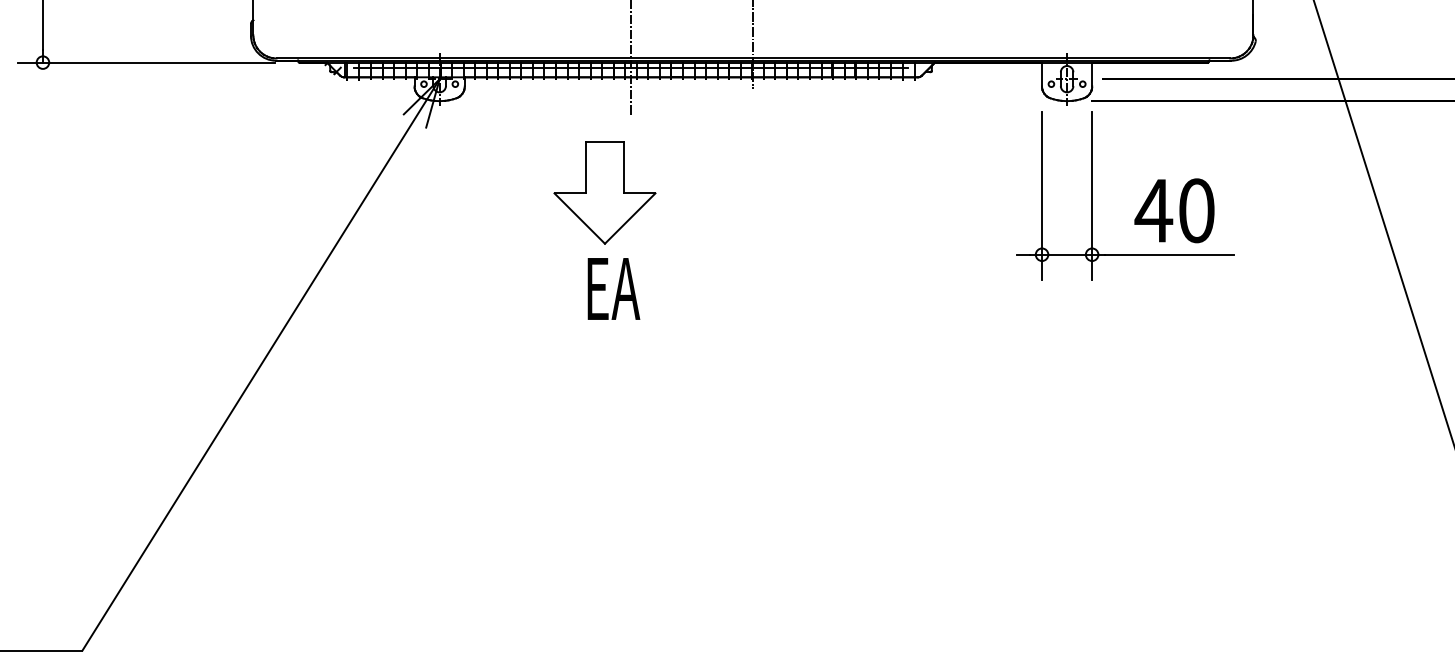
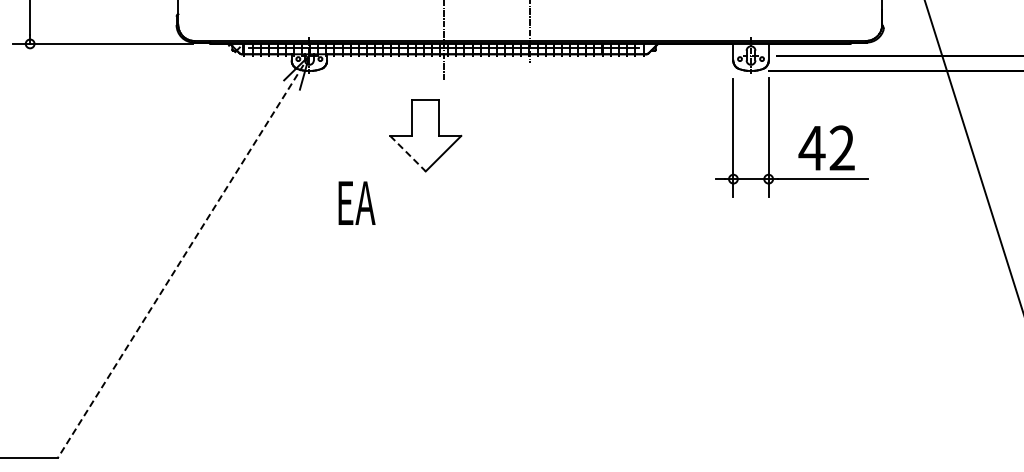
text: (1195, 211) -> (841, 148), 40 -> 42
line: (580, 219) -> (408, 154), solid -> dashed
text: (613, 287) -> (356, 202), moved
line: (260, 366) -> (183, 257), solid -> dashed

